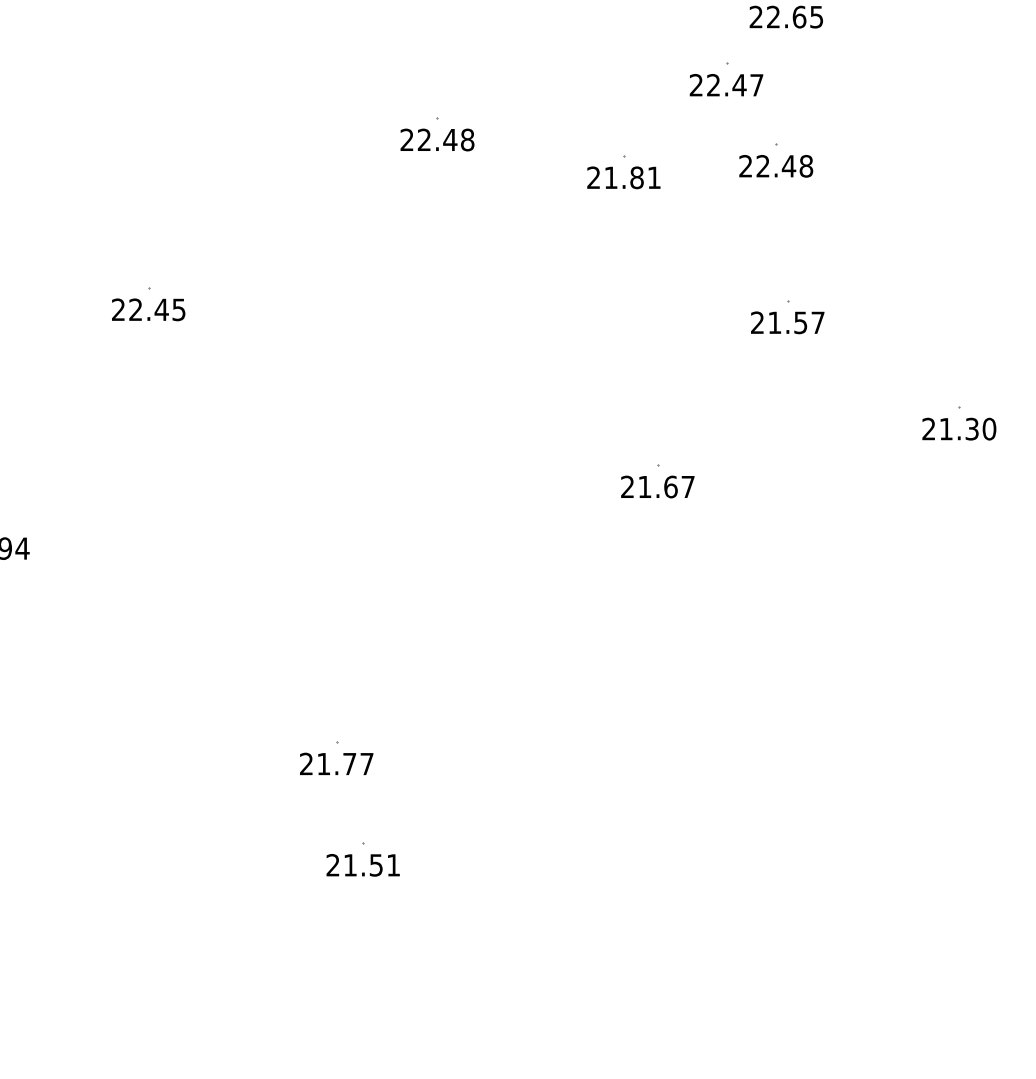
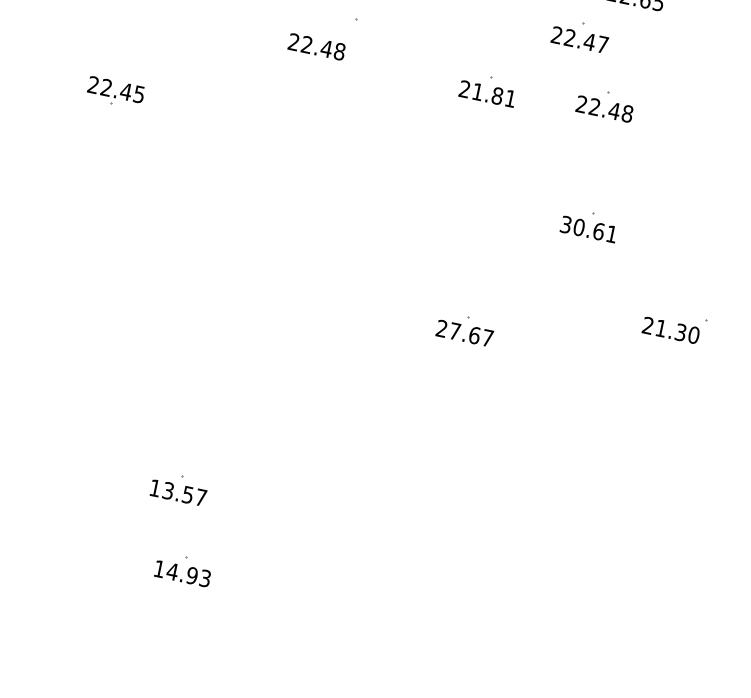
text: (437, 139) -> (317, 46), moved
text: (148, 309) -> (116, 89), moved
text: (787, 322) -> (588, 229), 21.57 -> 30.61
text: (959, 428) -> (671, 330), moved
text: (644, 486) -> (454, 331), 21.67 -> 27.67
text: (328, 763) -> (172, 491), 21.77 -> 13.57
text: (363, 865) -> (182, 573), 21.51 -> 14.93

